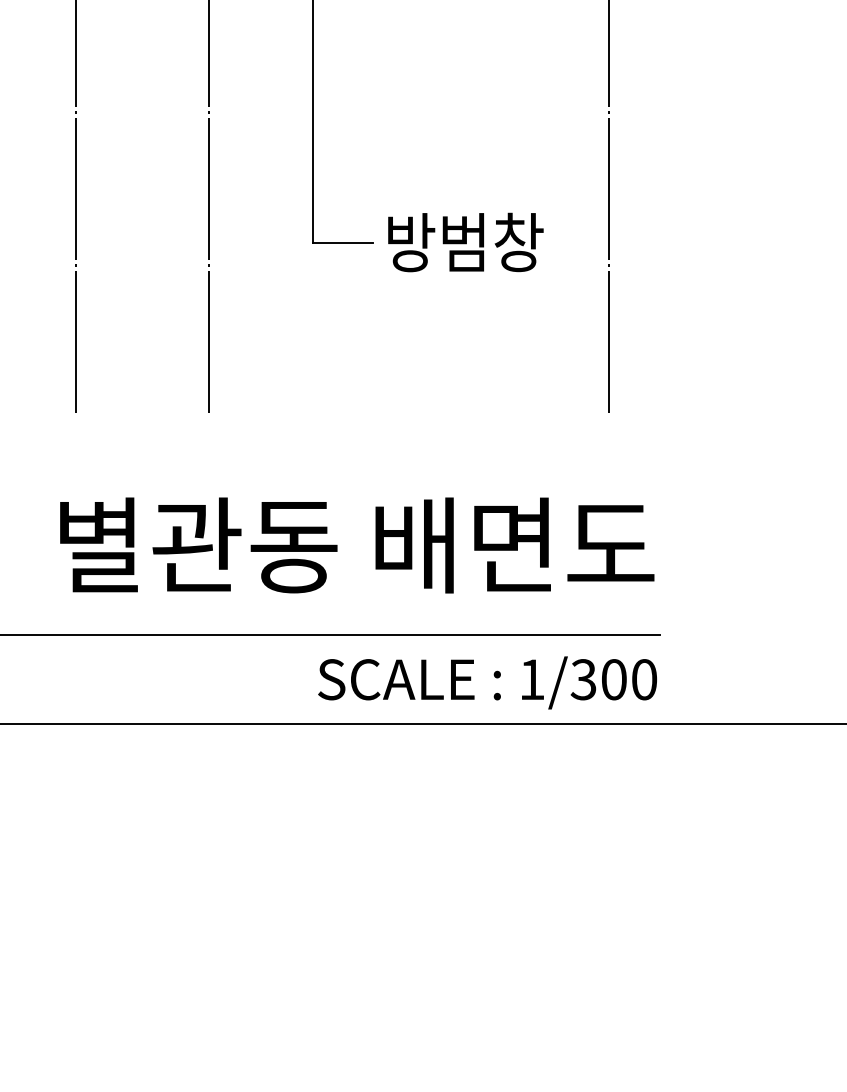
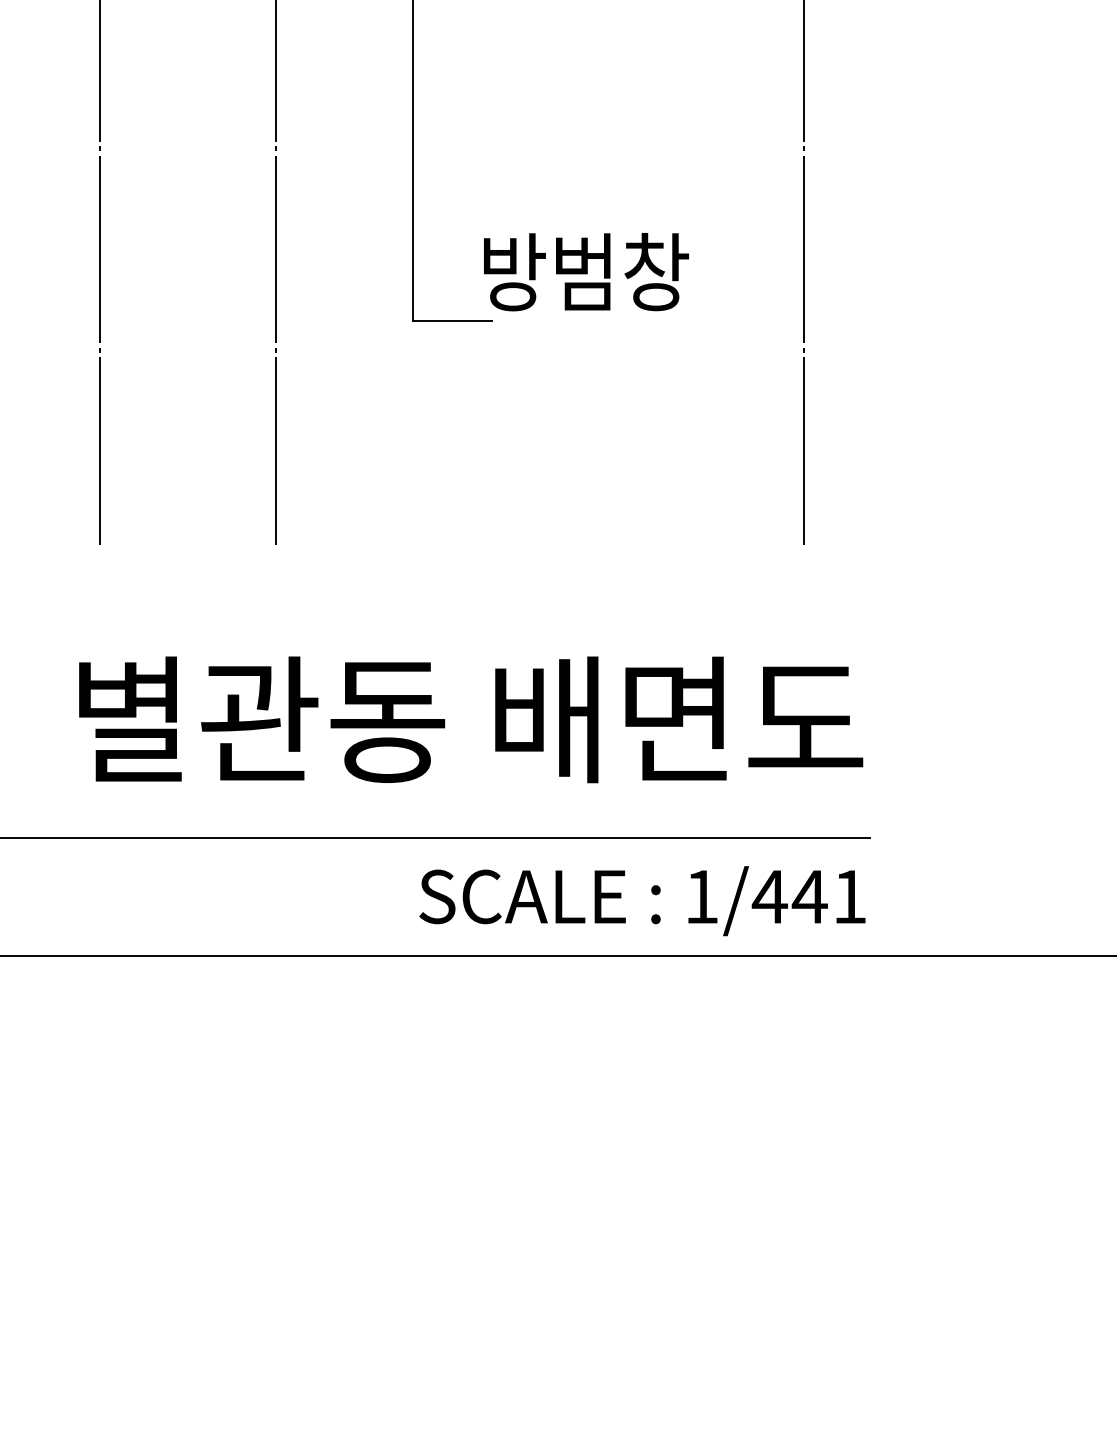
text: (465, 242) -> (586, 272), moved
text: (613, 679) -> (808, 896), 1/300 -> 1/441

